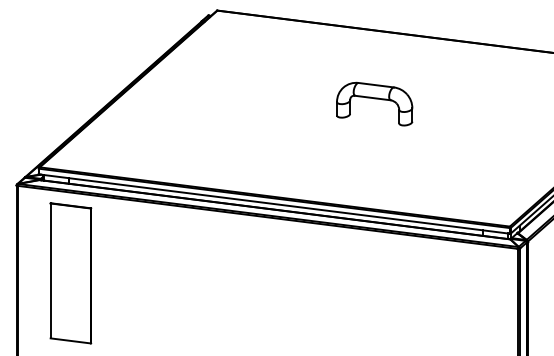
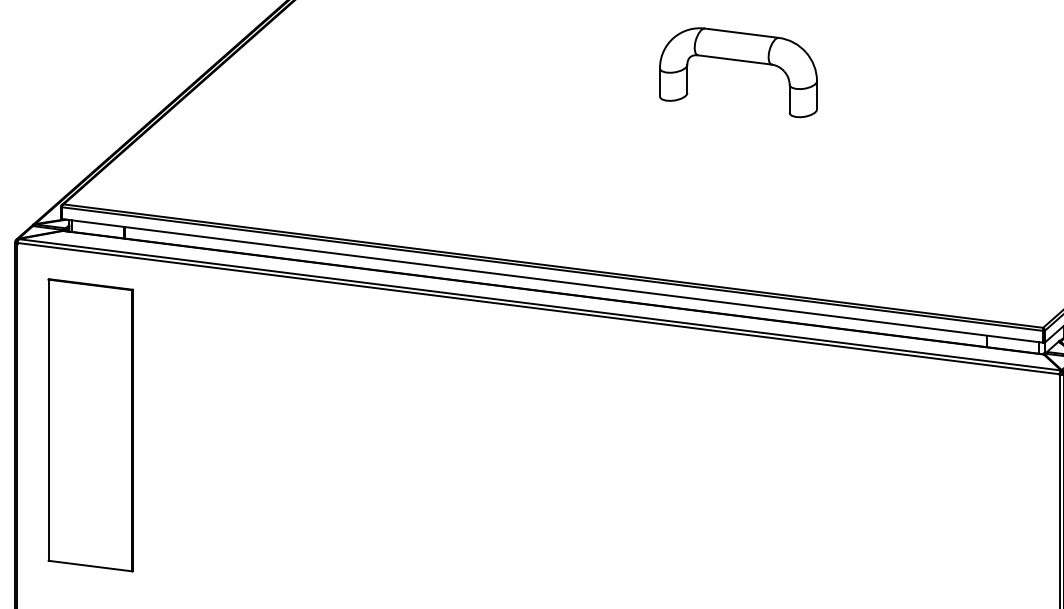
part: (374, 103) -> (738, 71), moved
part: (70, 273) -> (89, 425), moved

